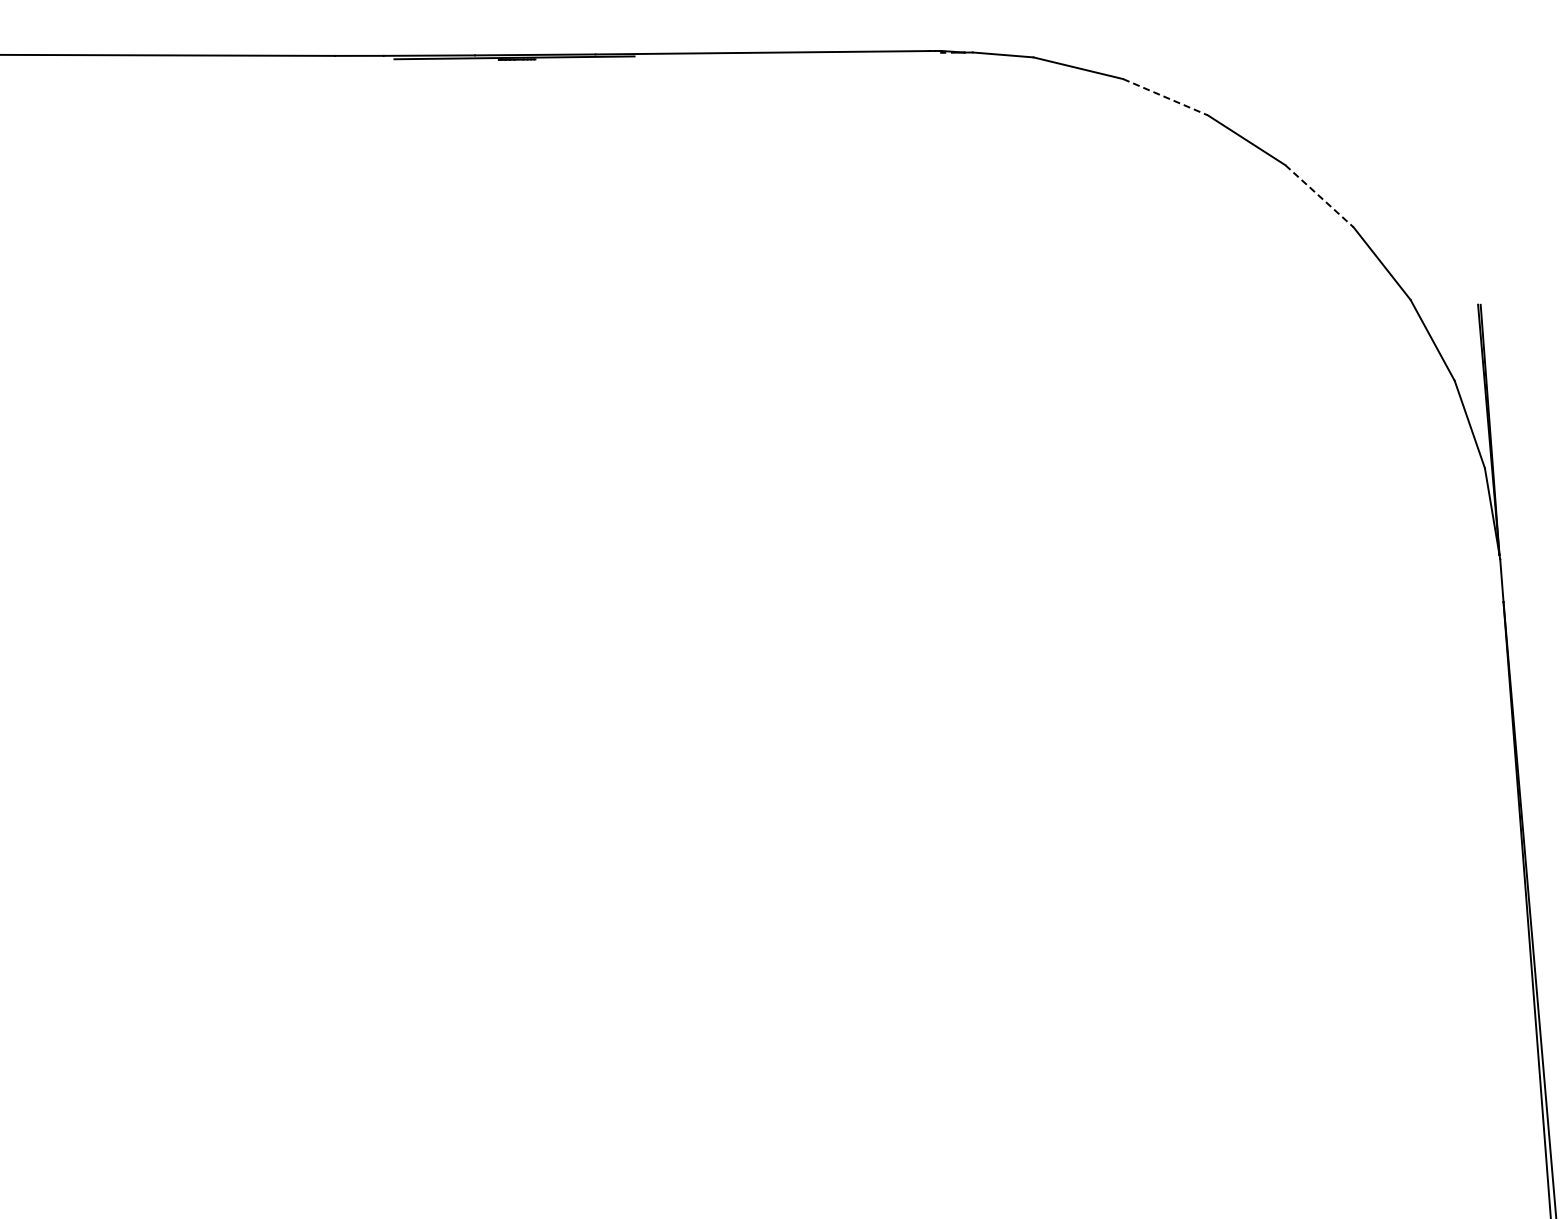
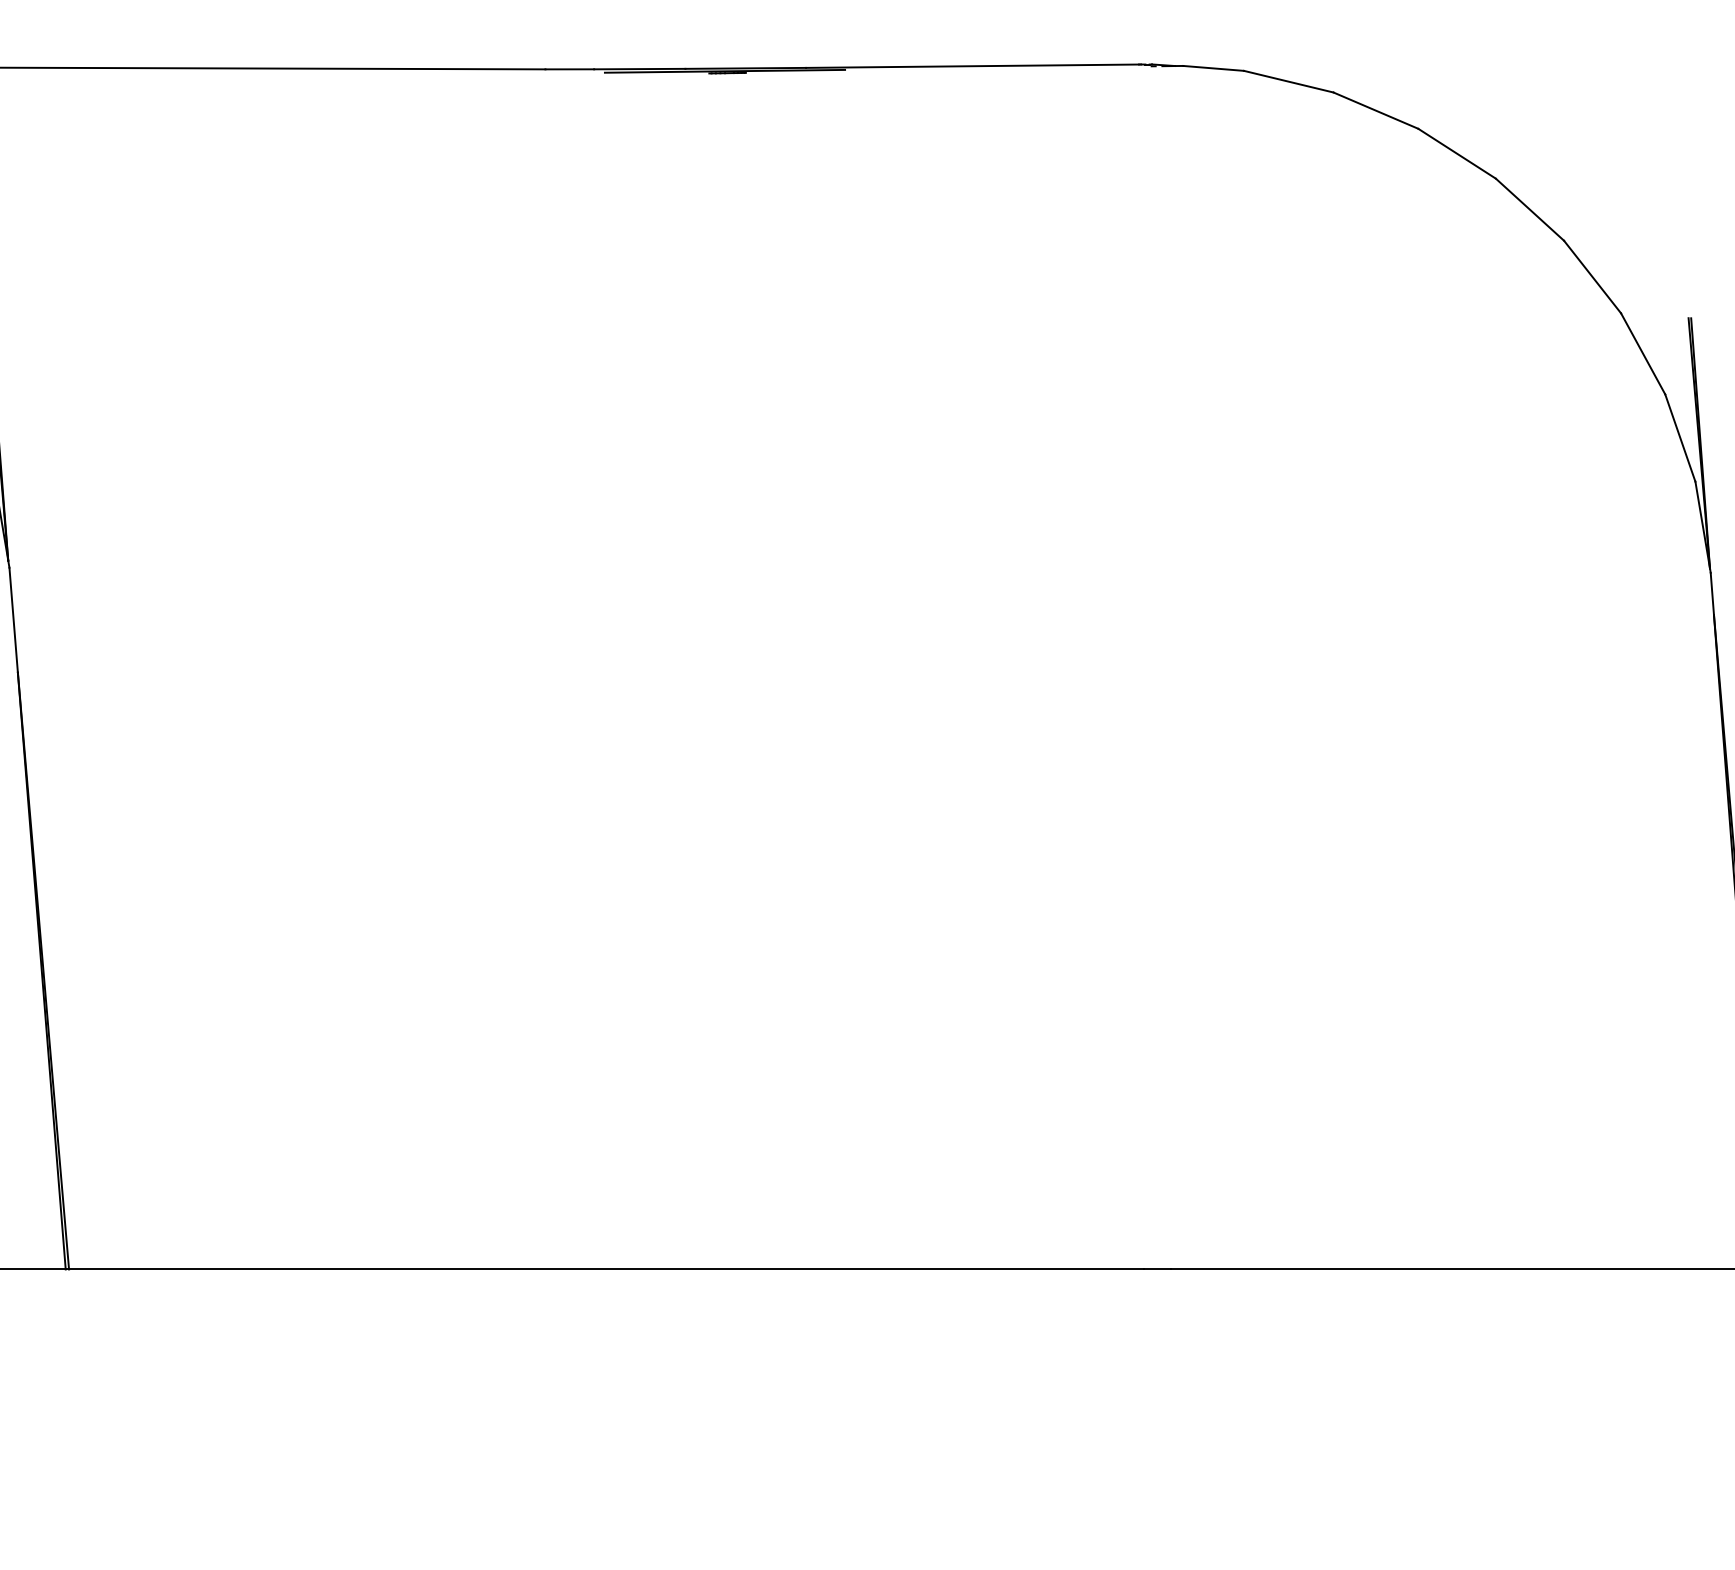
line: (1166, 97) -> (1376, 110), dashed -> solid
line: (1320, 197) -> (1530, 210), dashed -> solid

